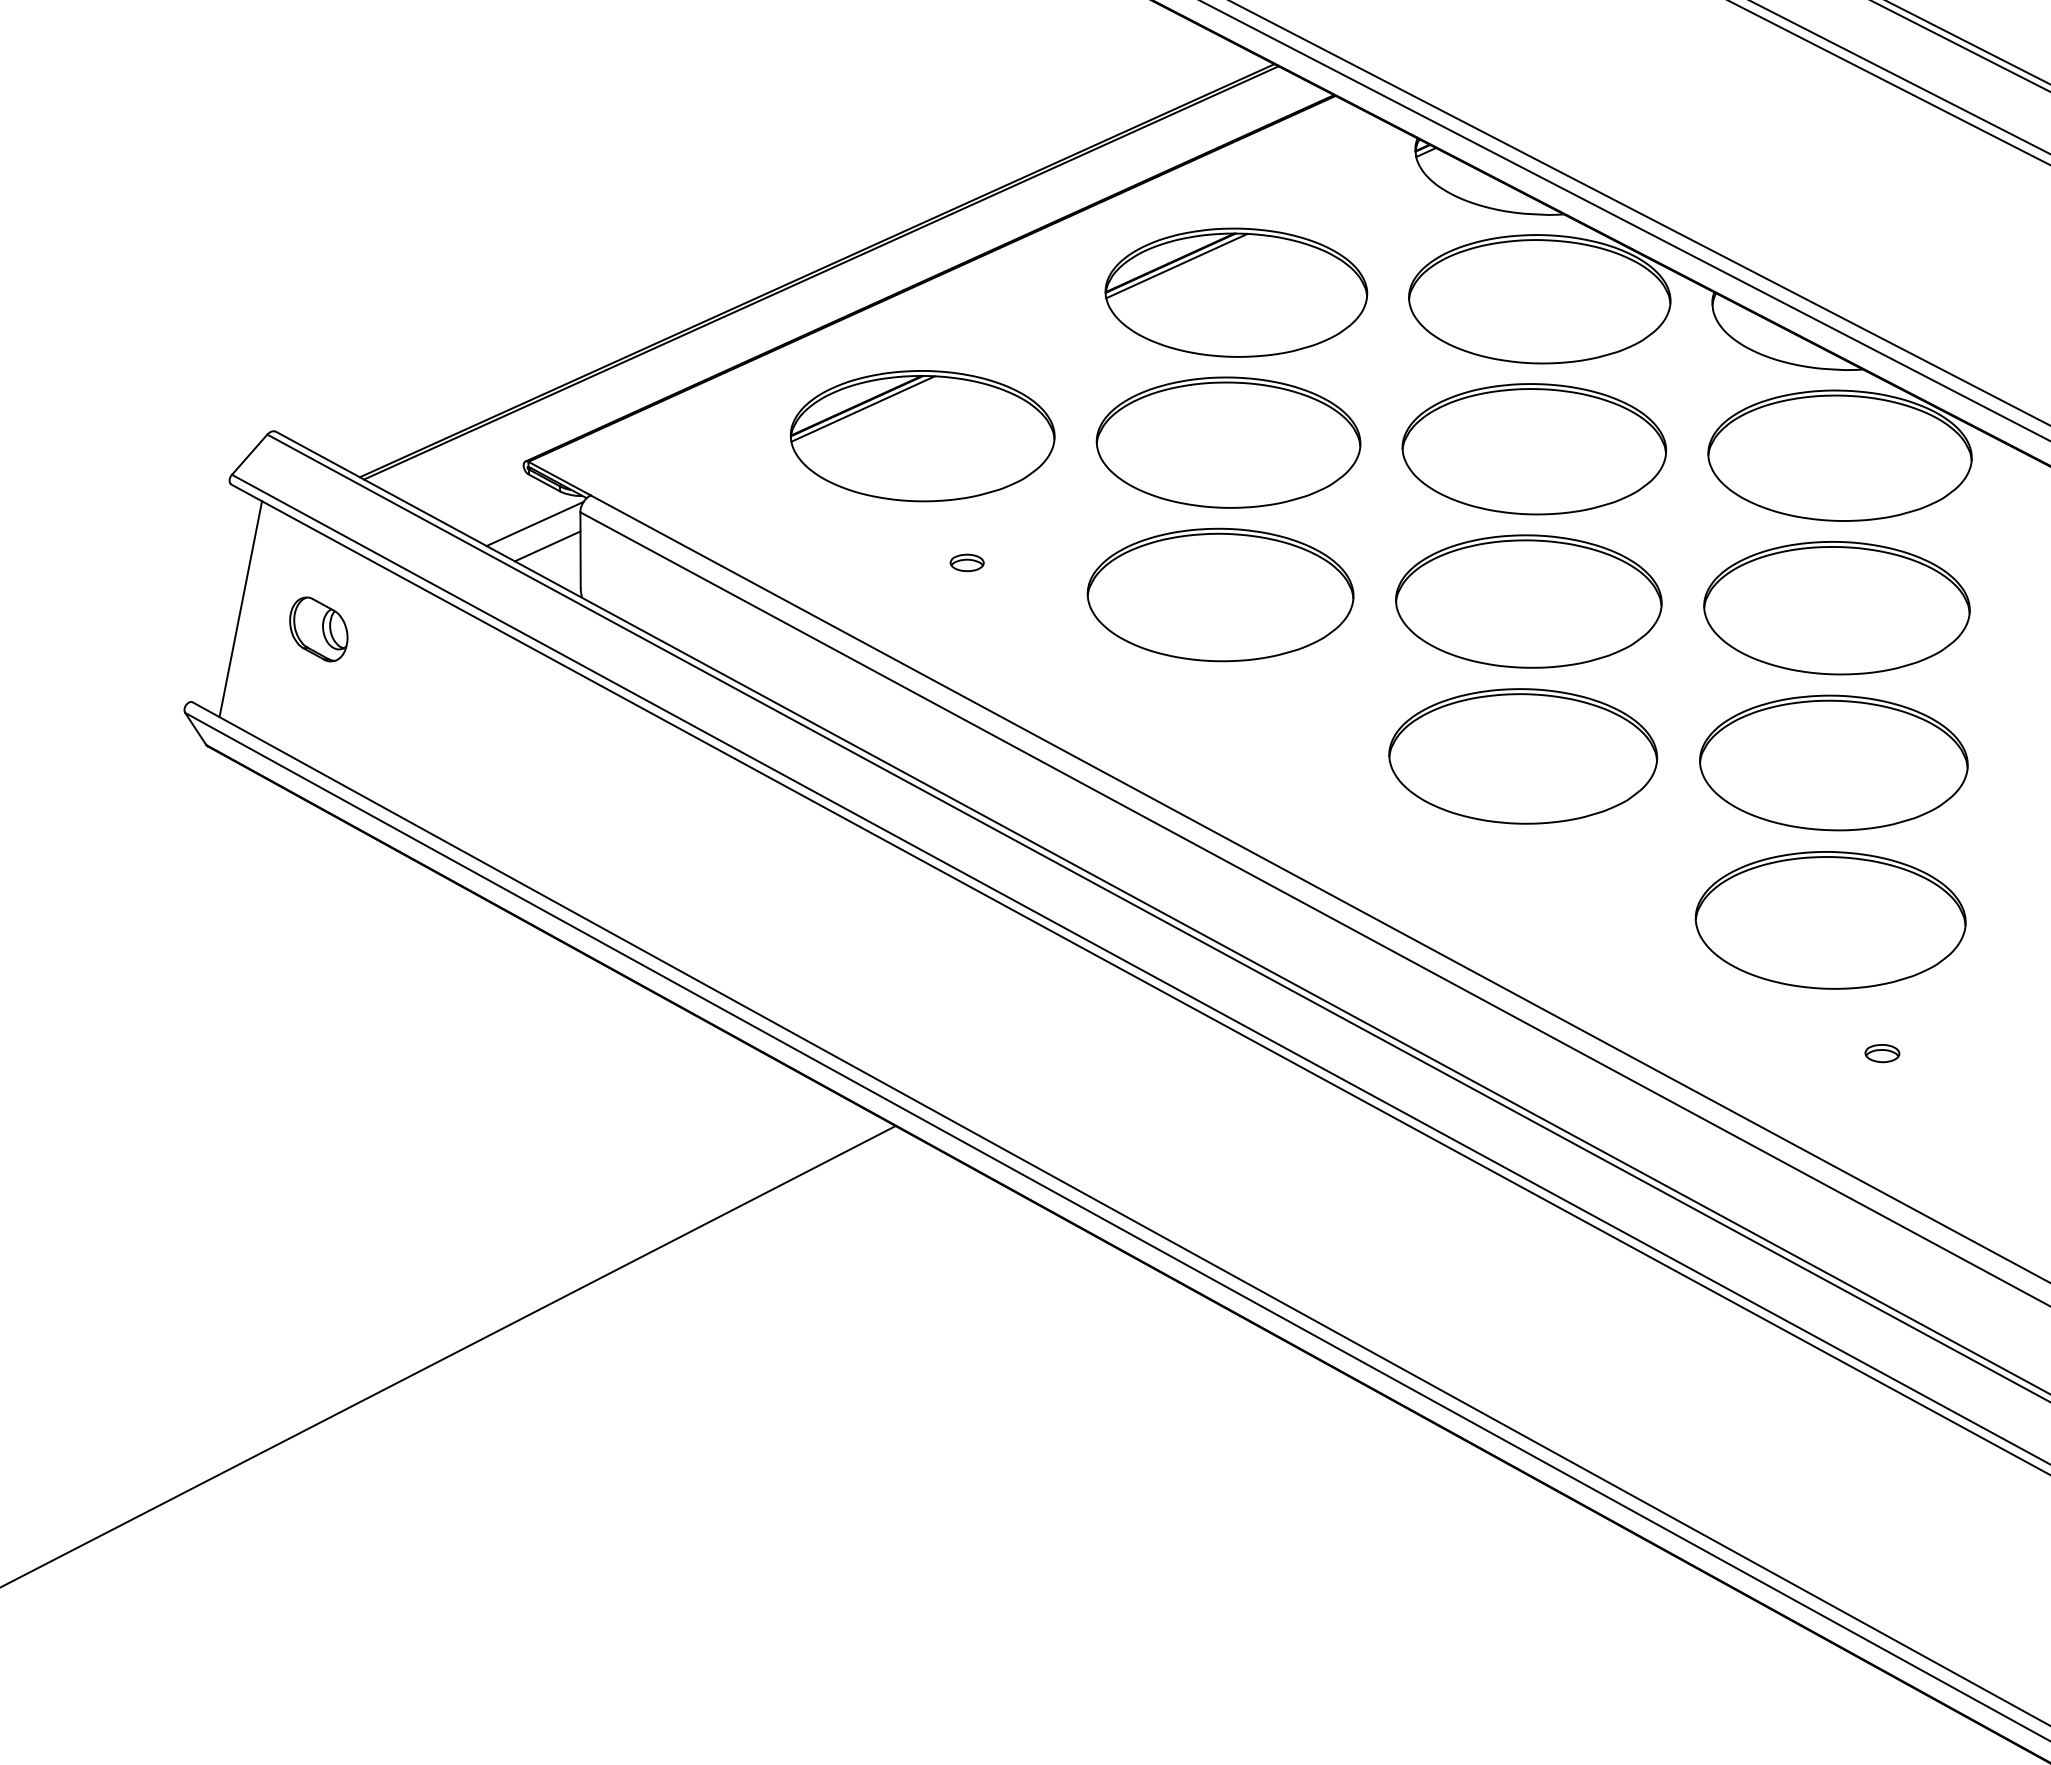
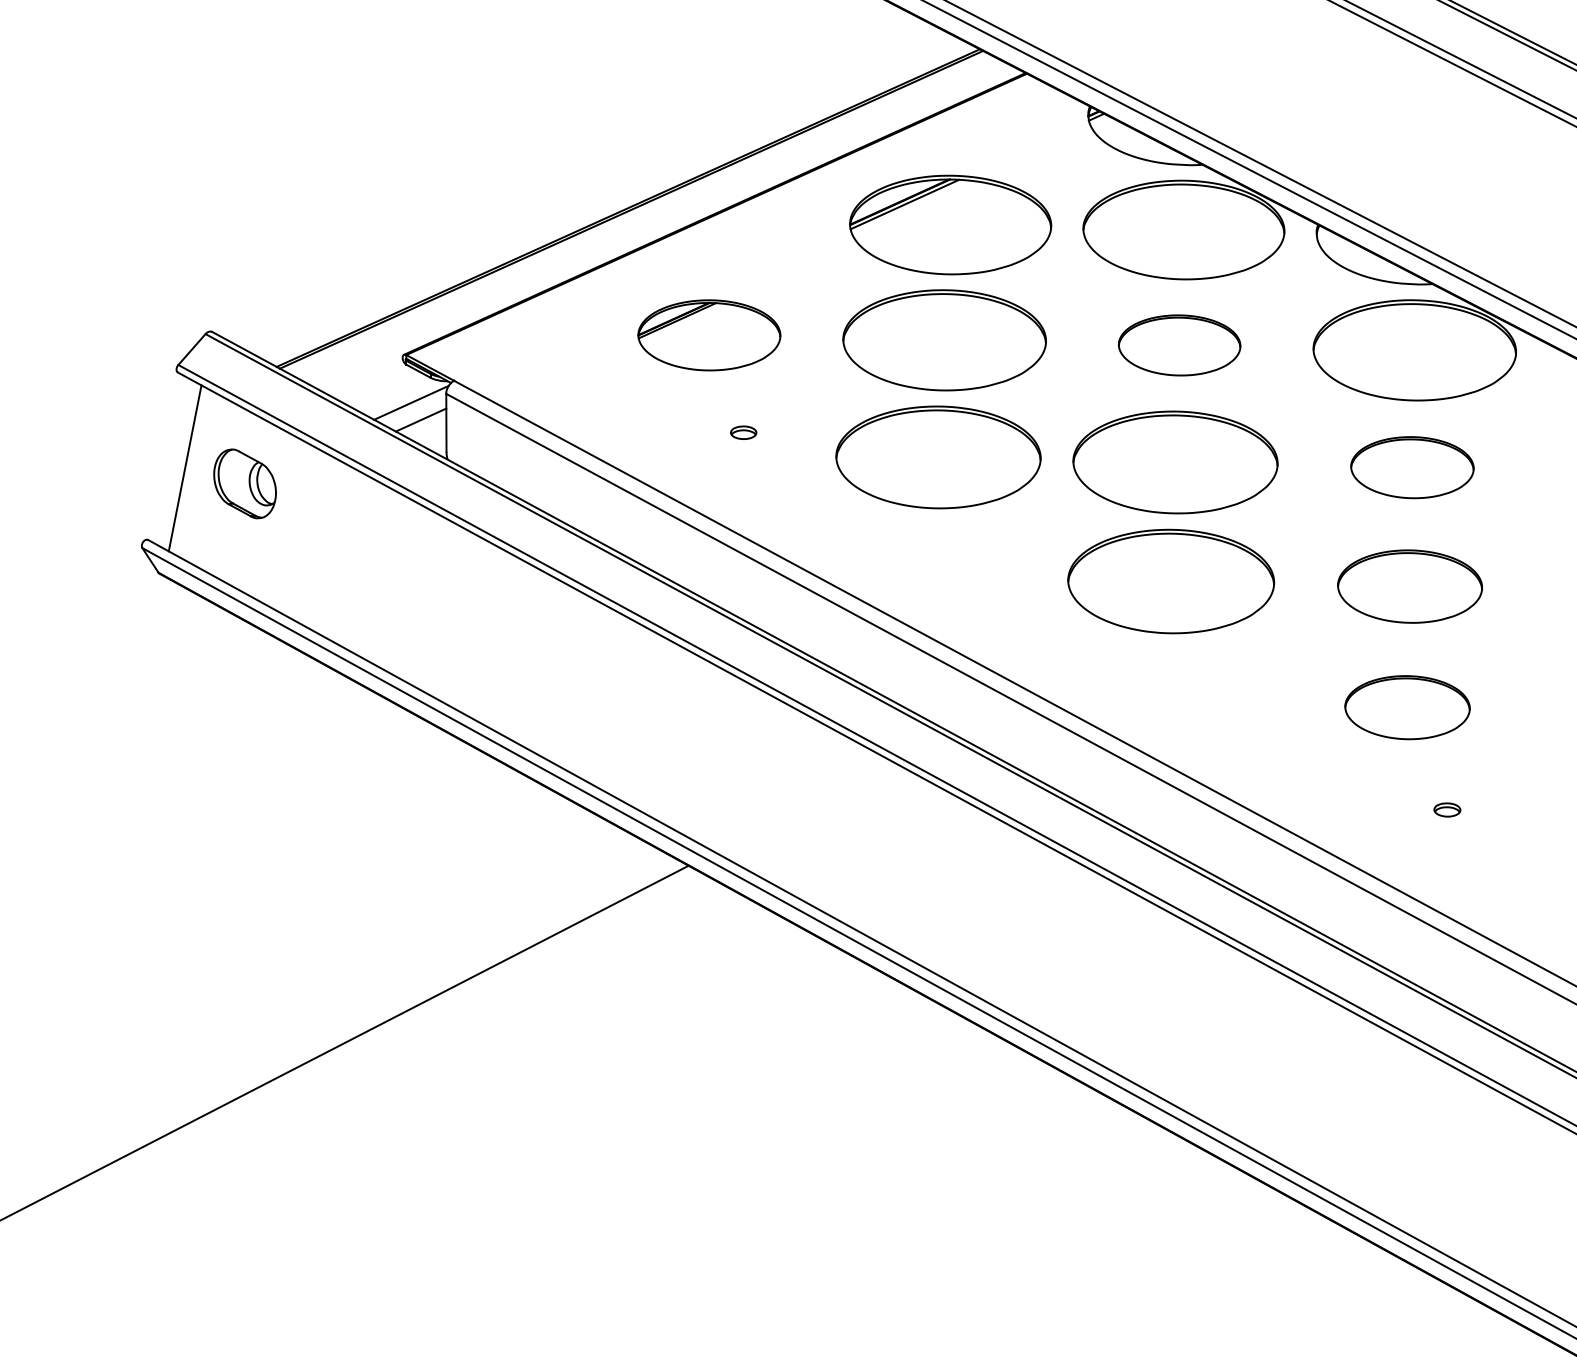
part: (922, 436) -> (709, 335), size x0.7
part: (1533, 449) -> (1179, 345), size x0.6
part: (1836, 608) -> (1412, 467), size x0.6
part: (318, 629) -> (244, 483), size x1.4
part: (1833, 762) -> (1409, 586), size x0.7
part: (1830, 920) -> (1407, 707), size x0.6

